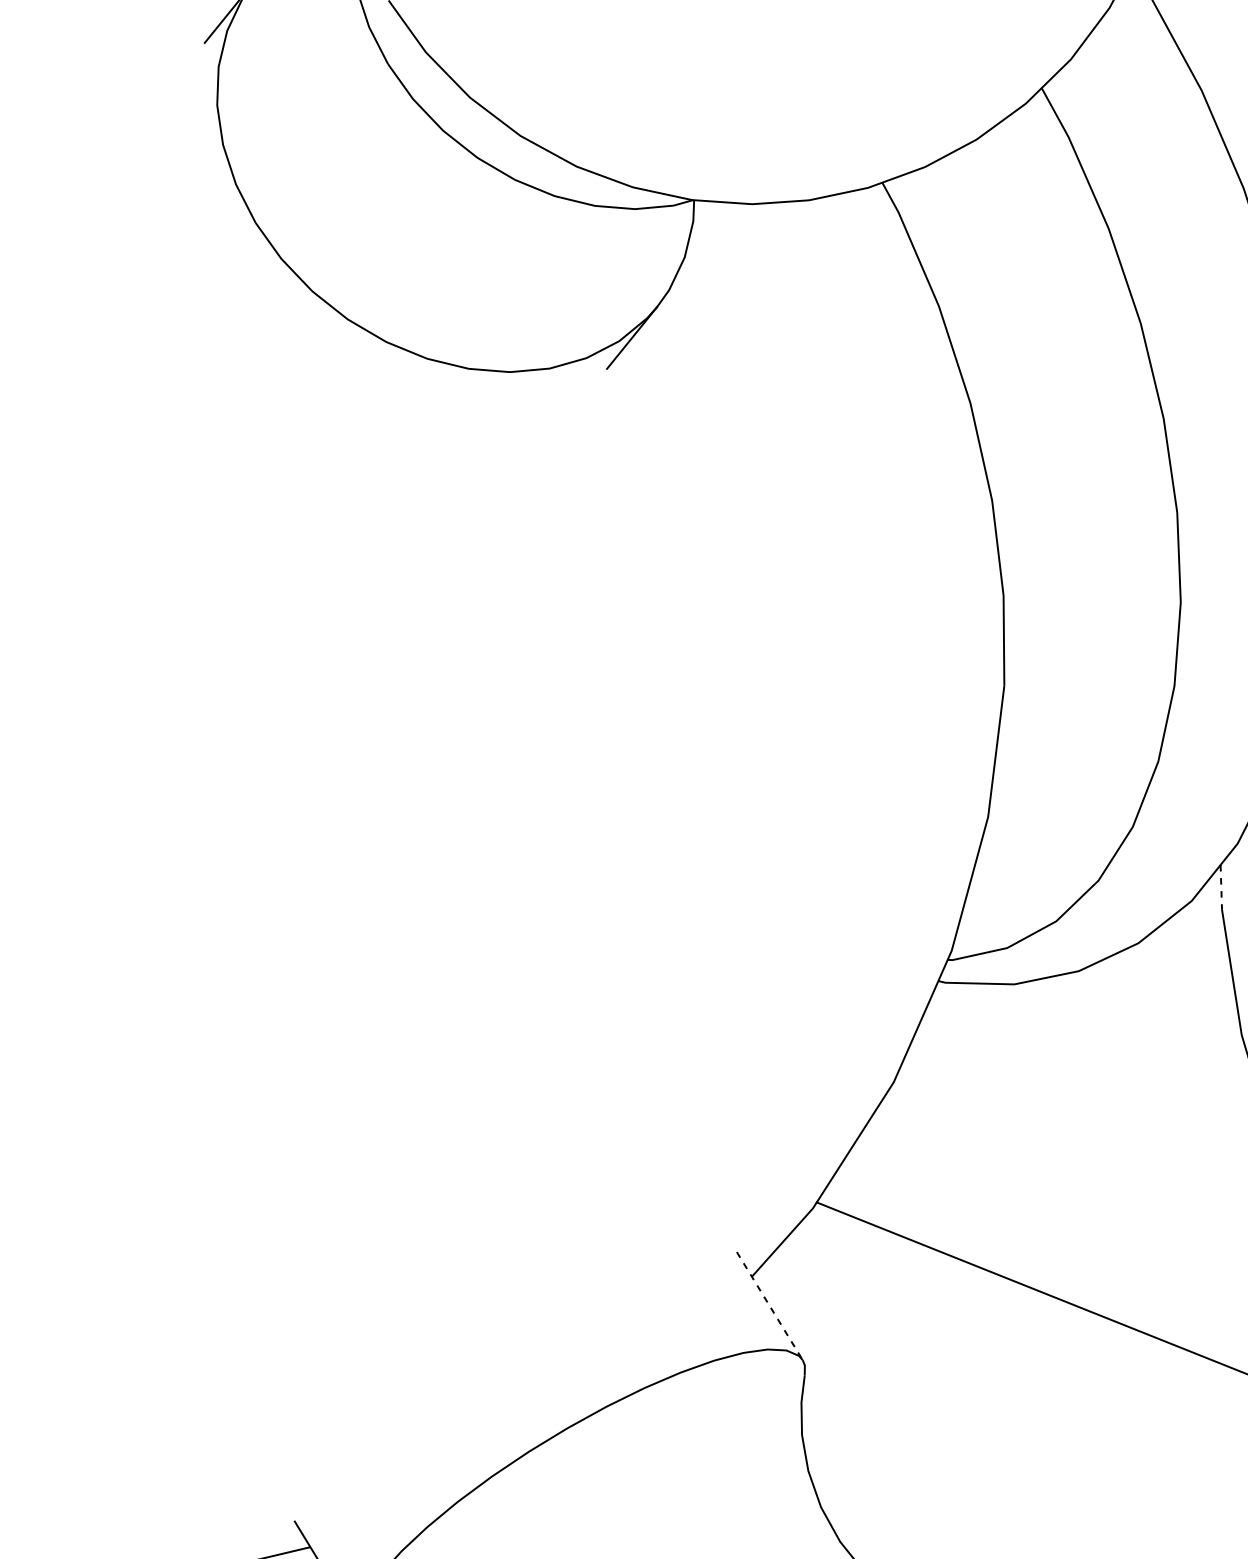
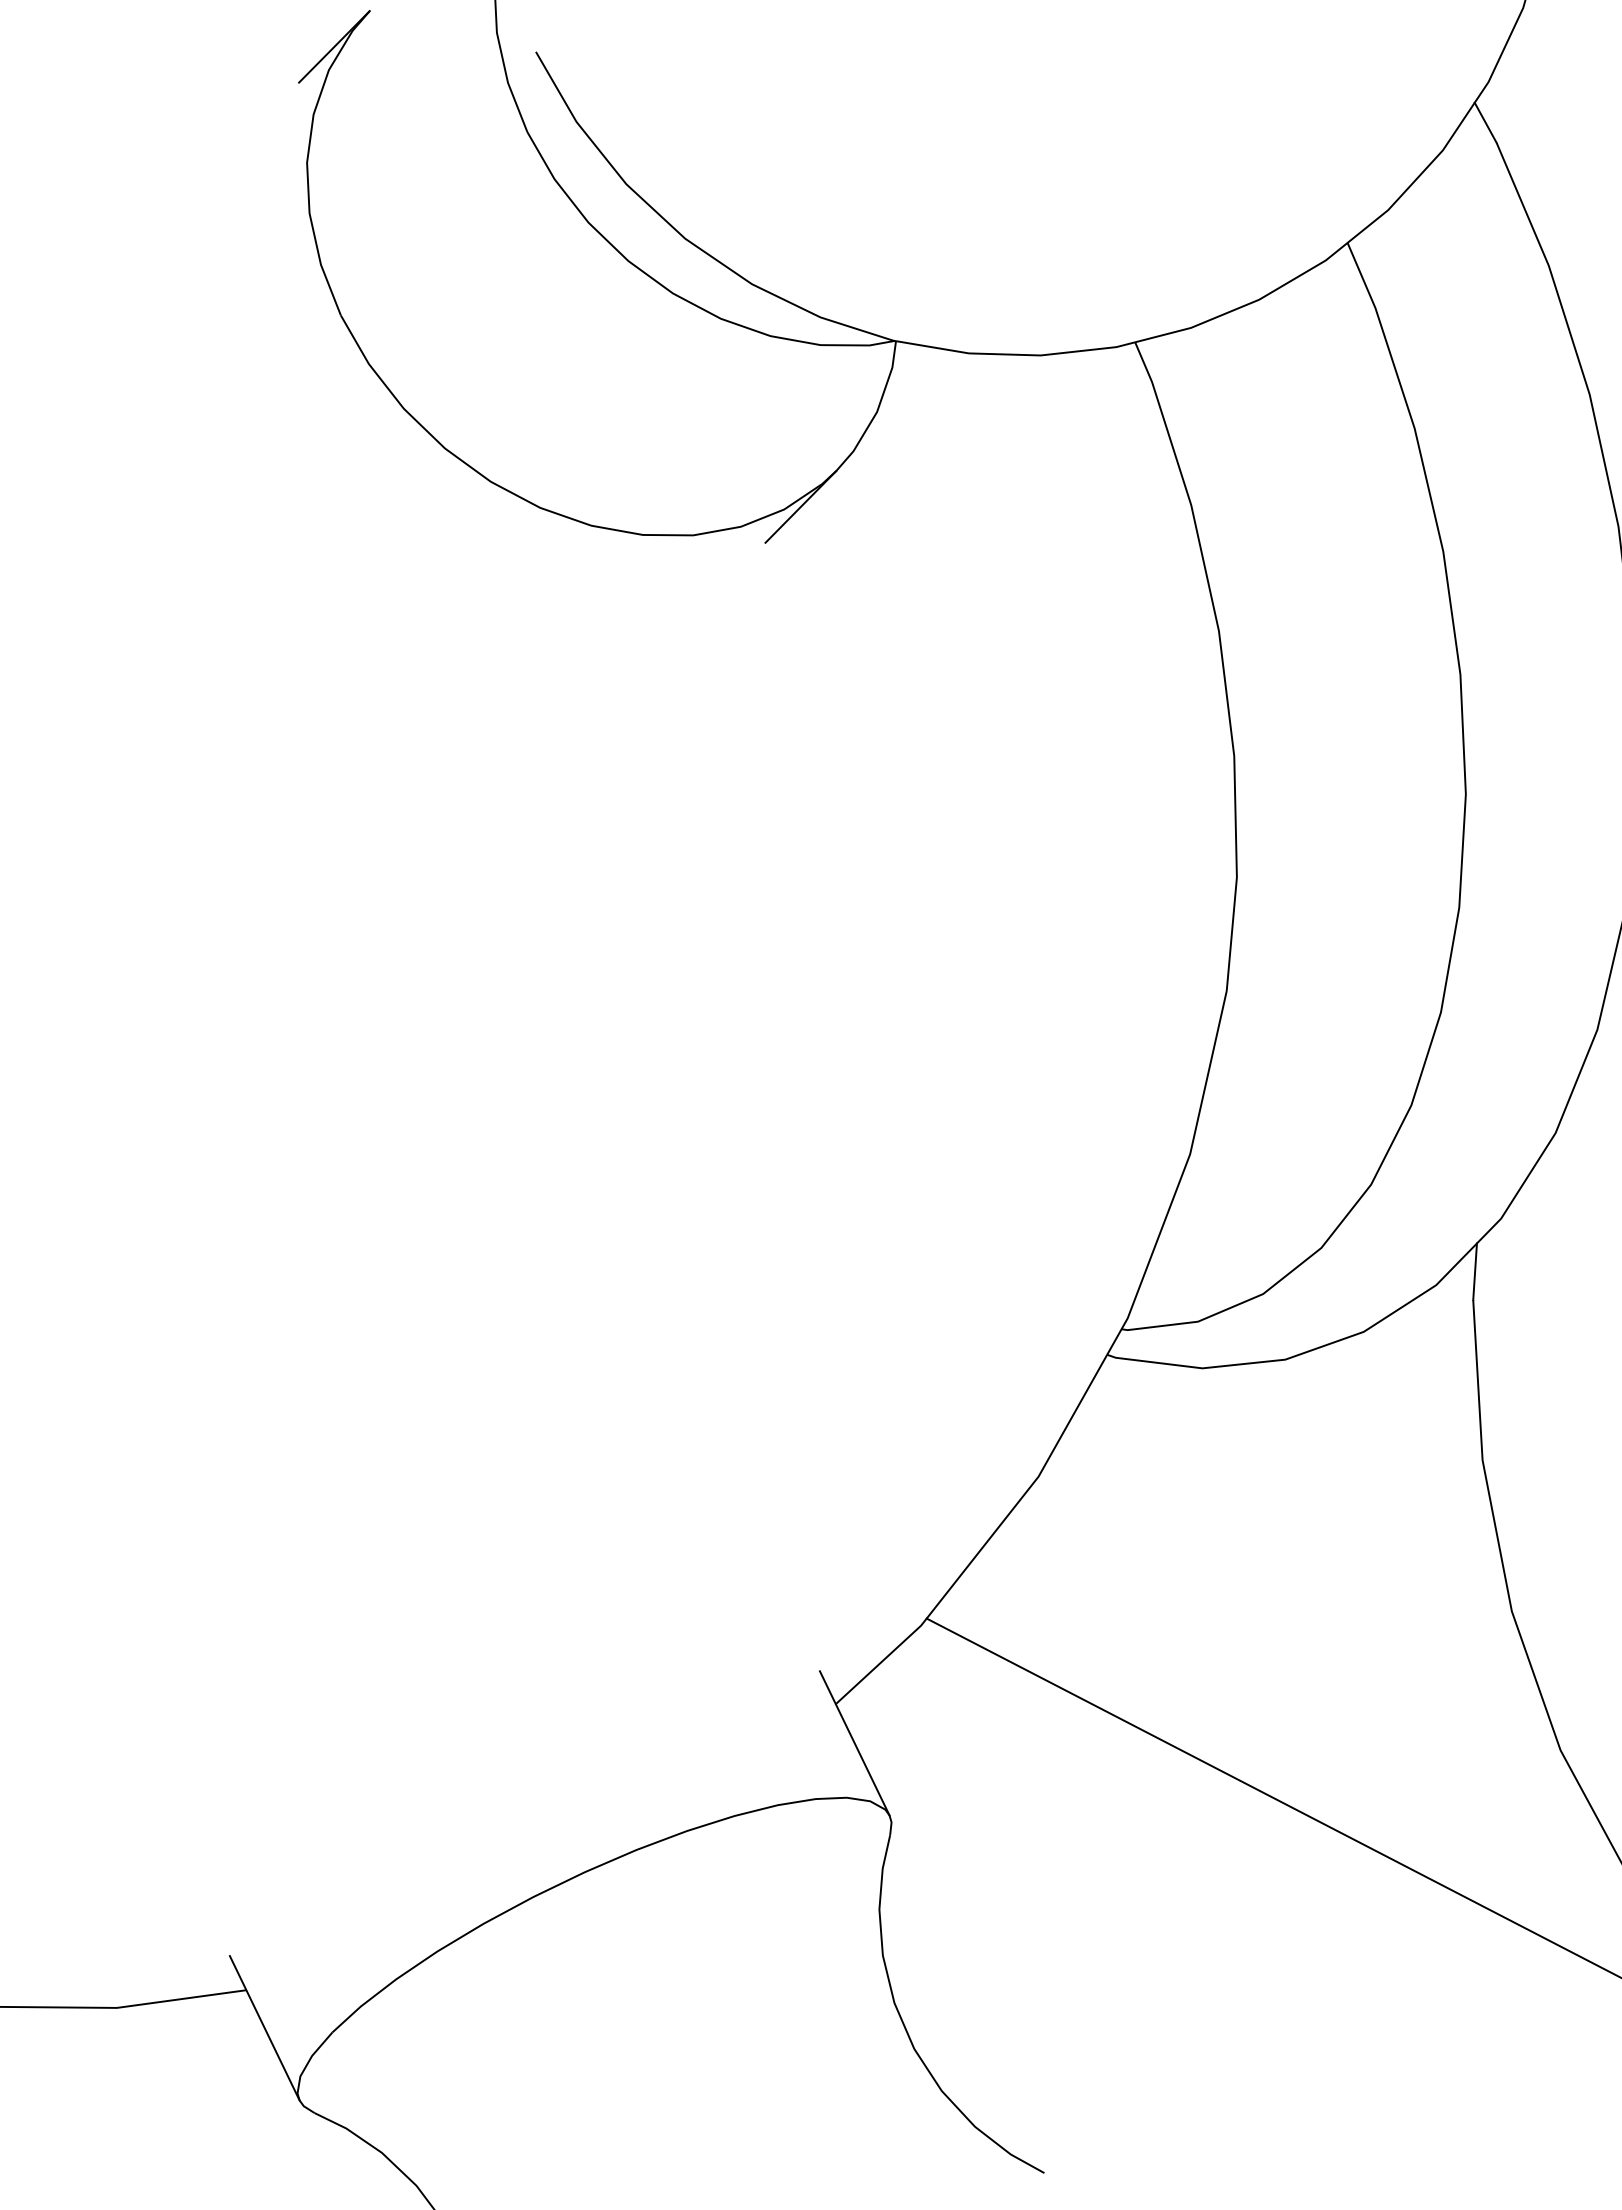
line: (1221, 887) -> (1475, 1272), dashed -> solid
line: (769, 1306) -> (854, 1743), dashed -> solid

